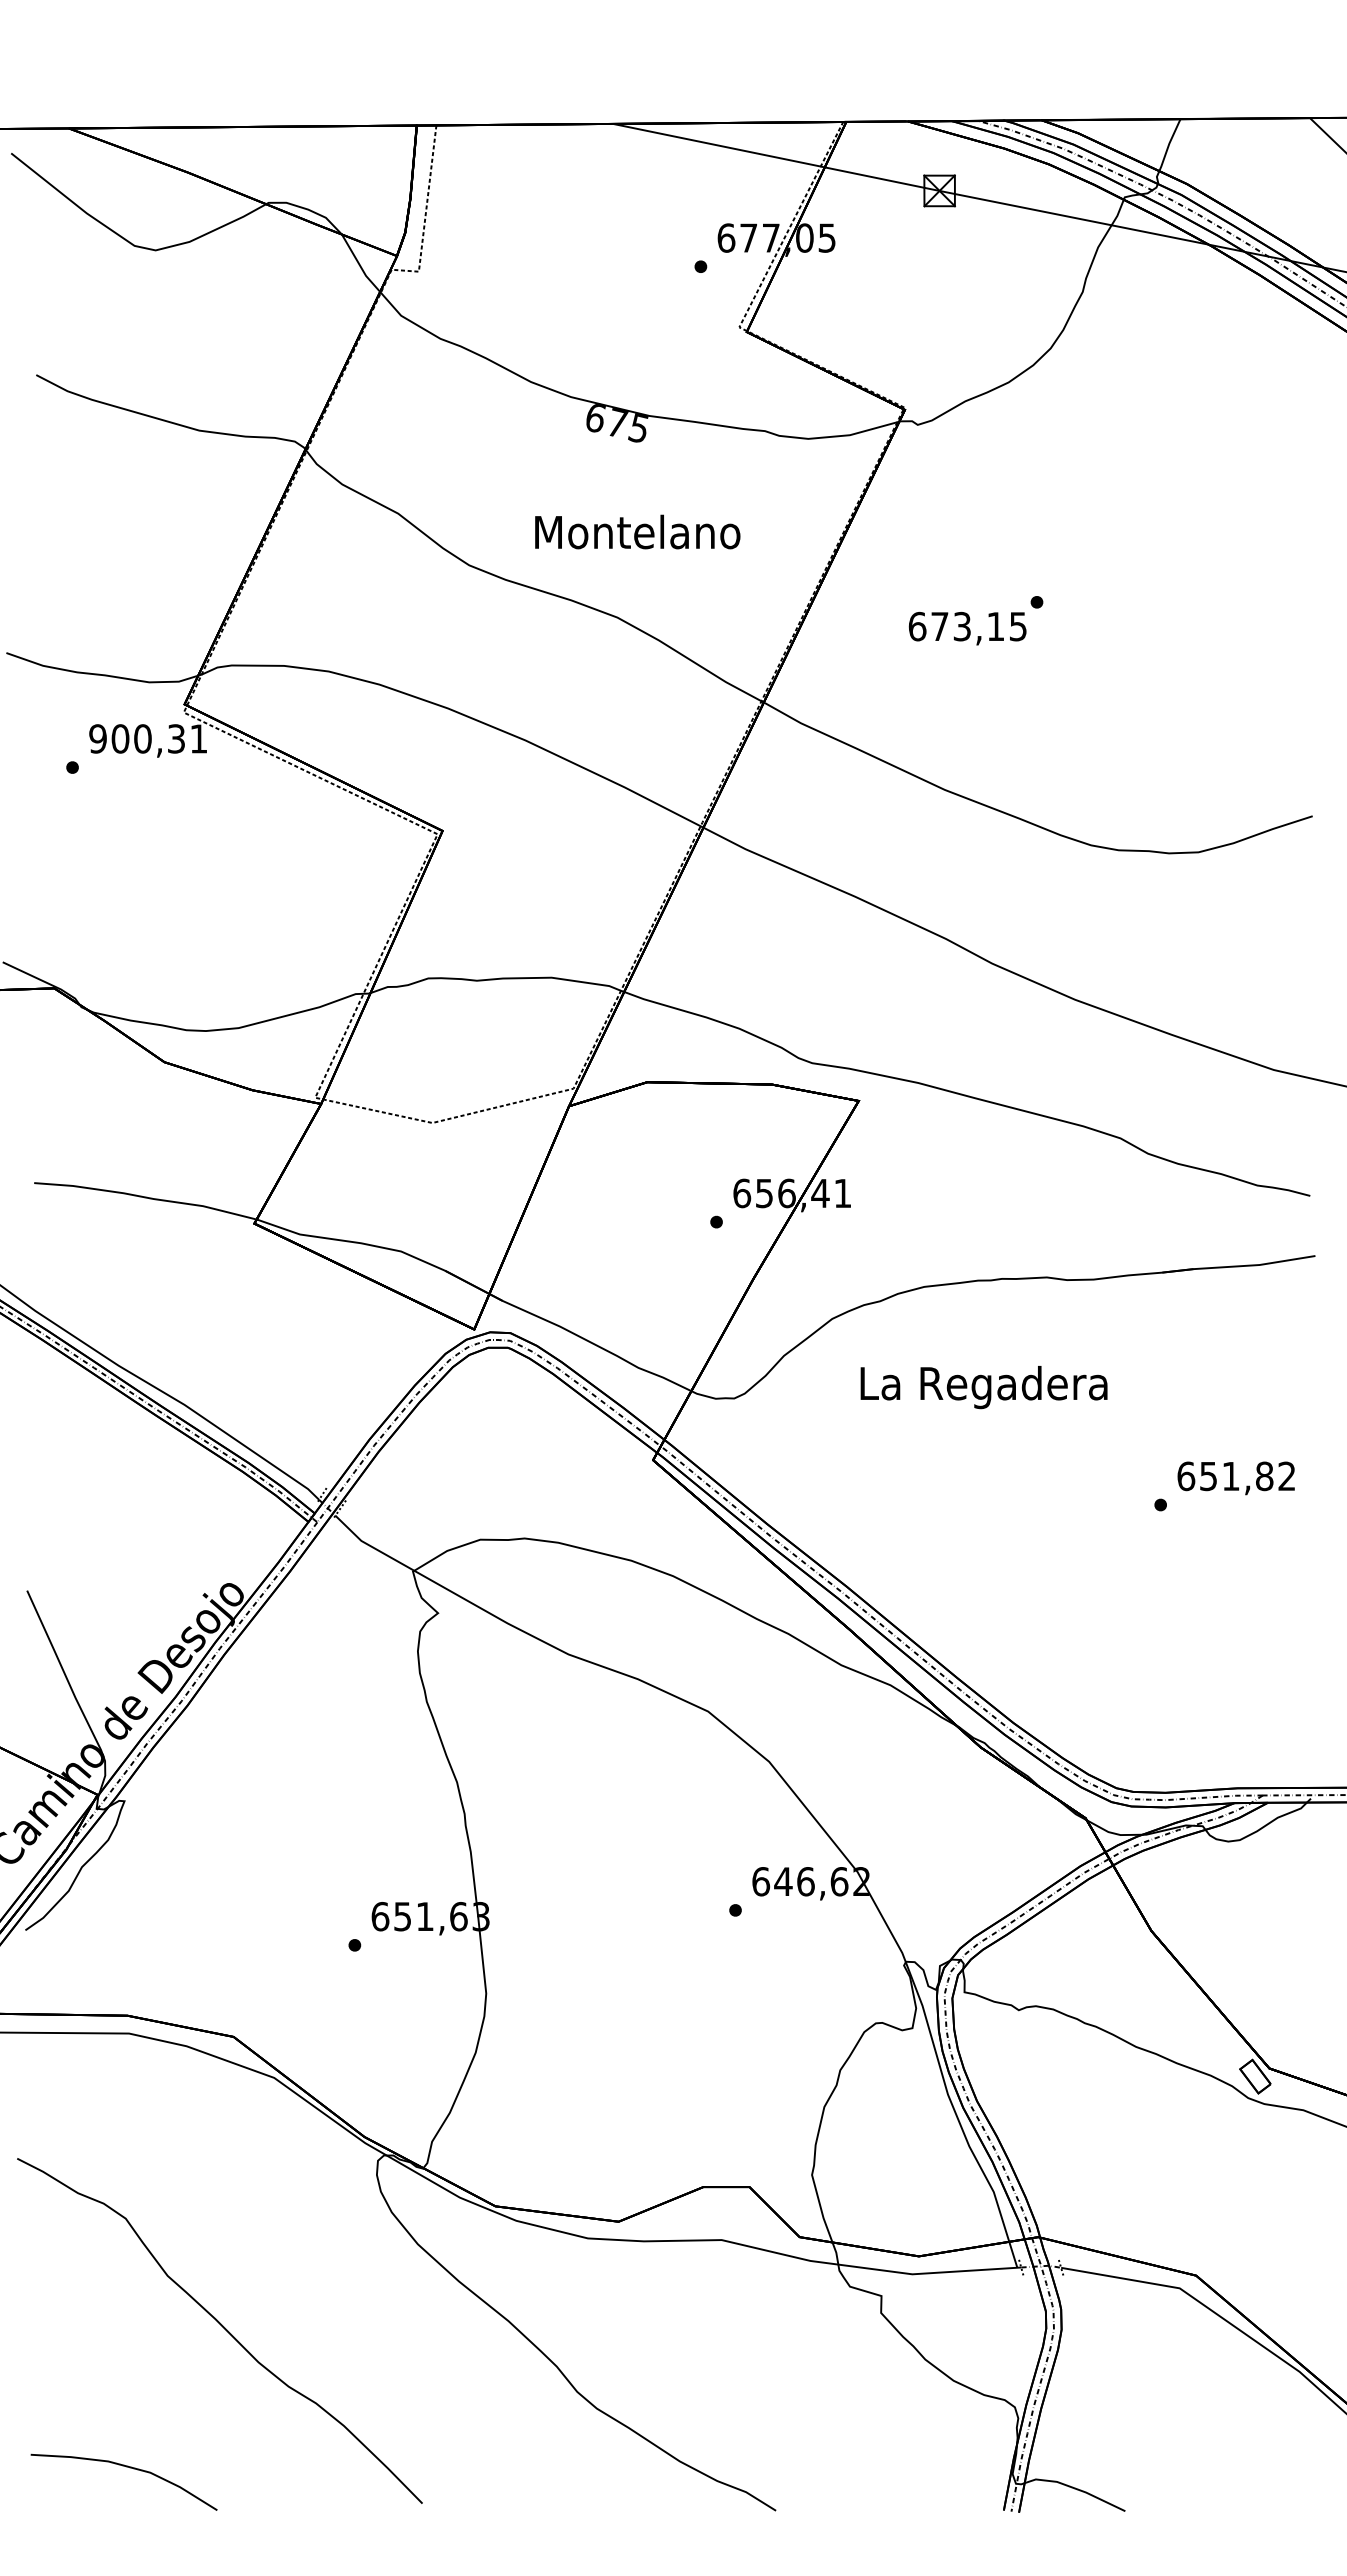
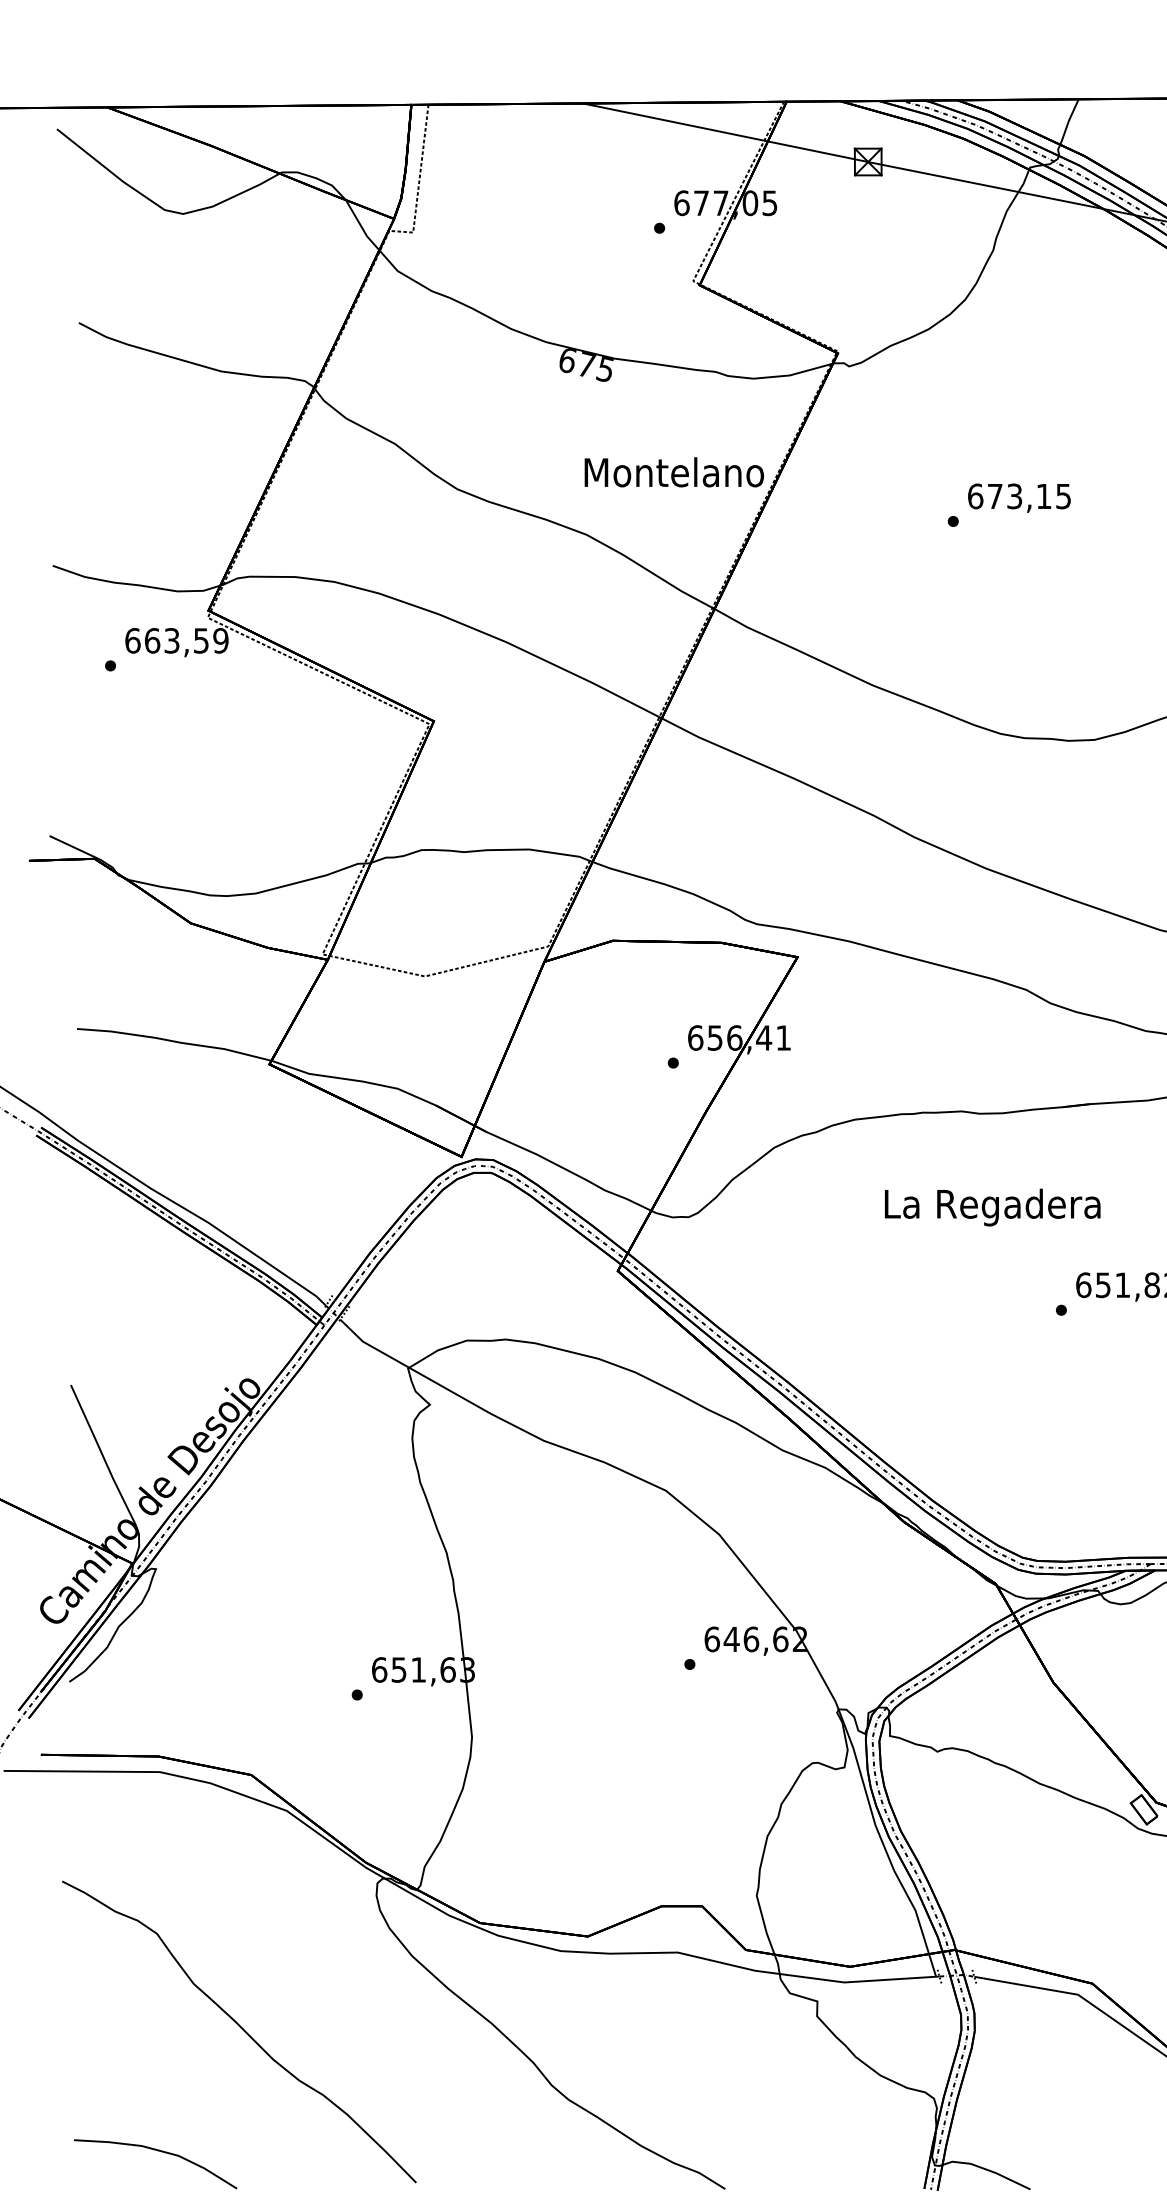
text: (637, 531) -> (674, 471), moved
text: (967, 628) -> (1019, 498), moved
text: (148, 738) -> (176, 640), 900,31 -> 663,59
text: (983, 1387) -> (992, 1207), moved

